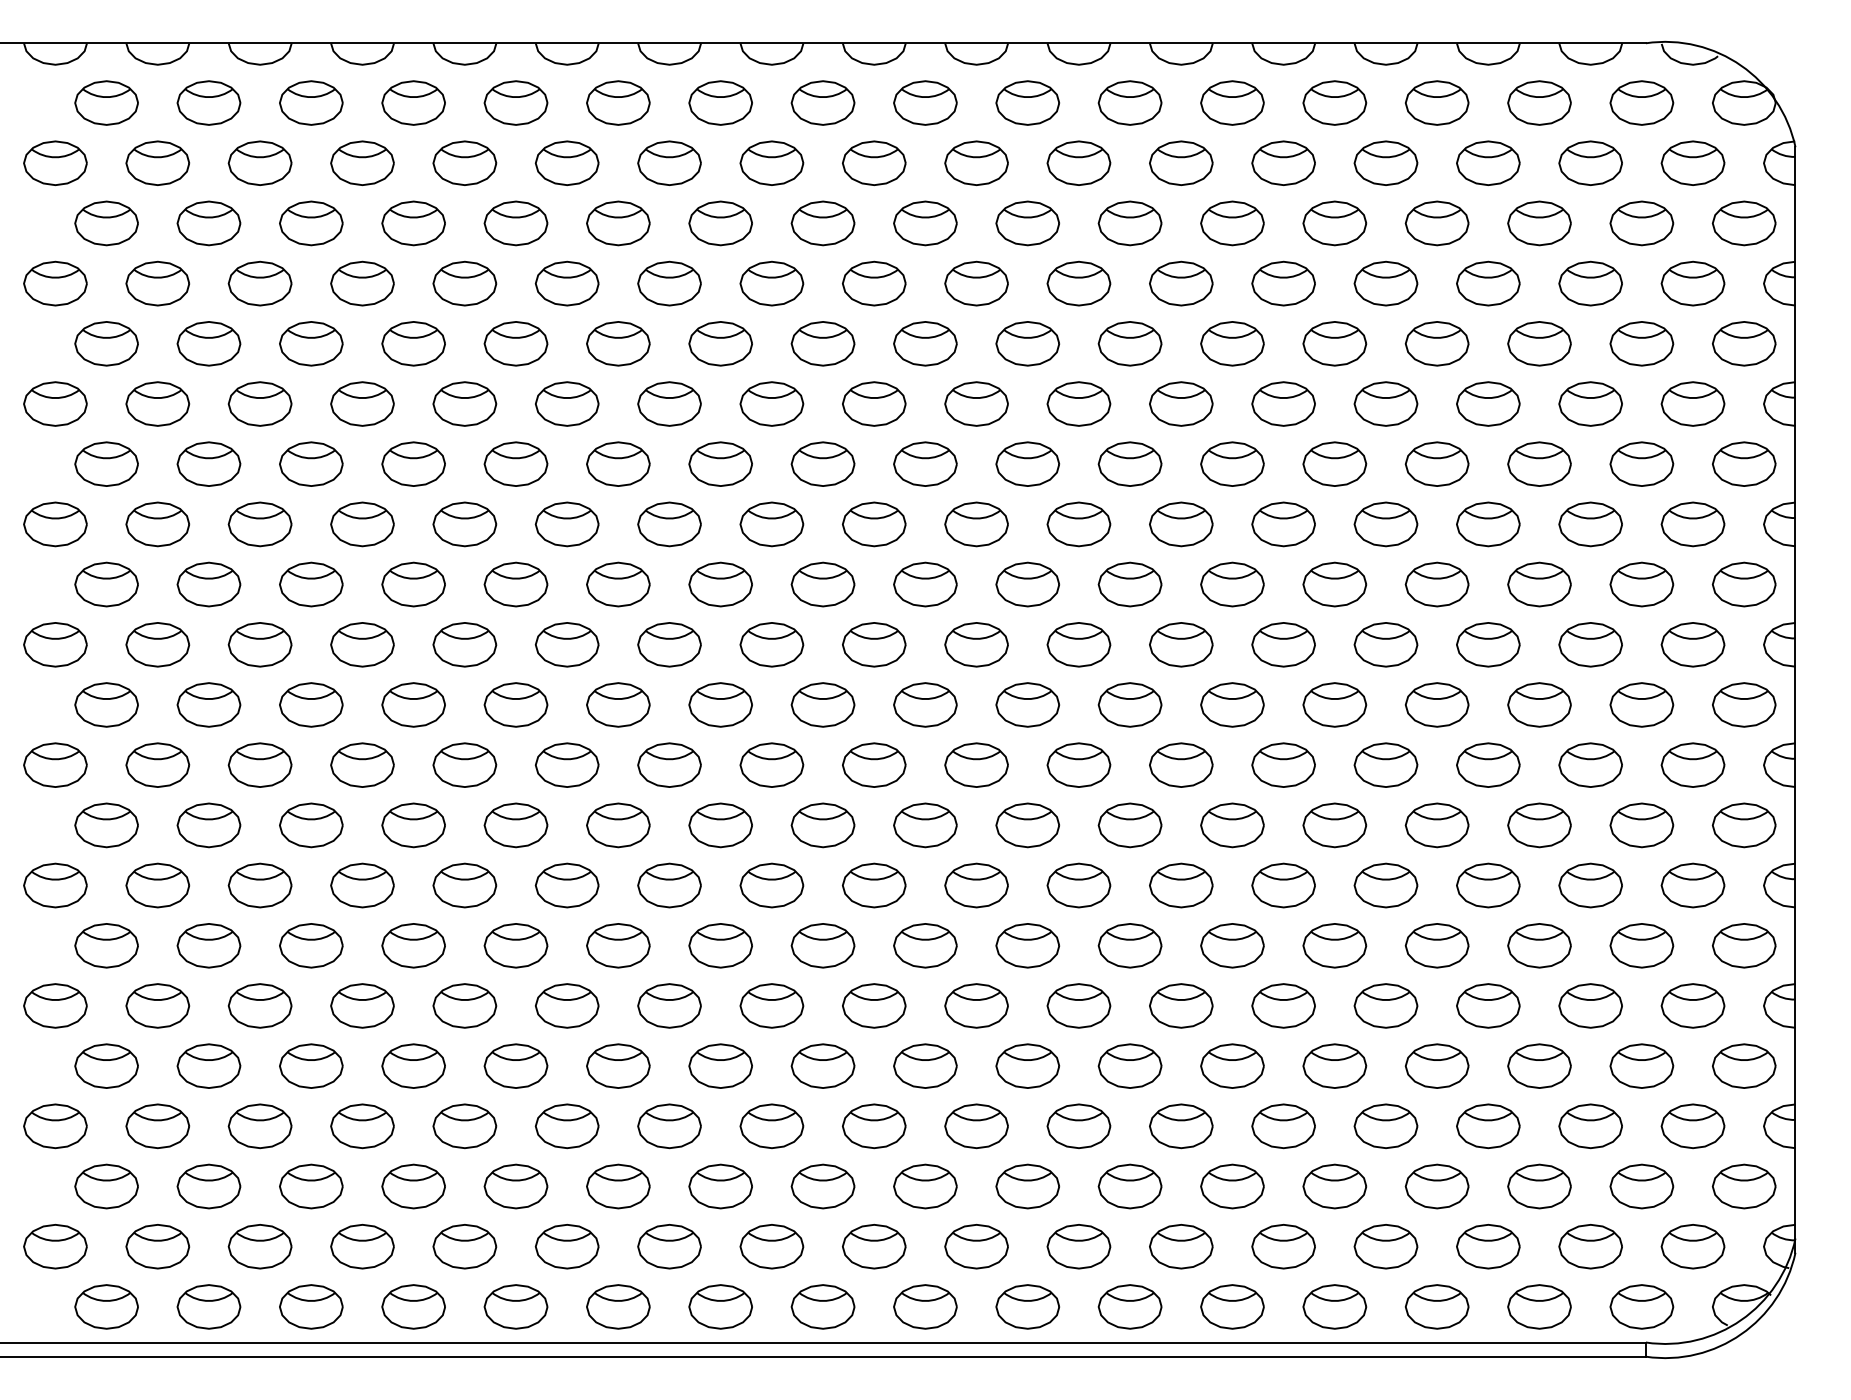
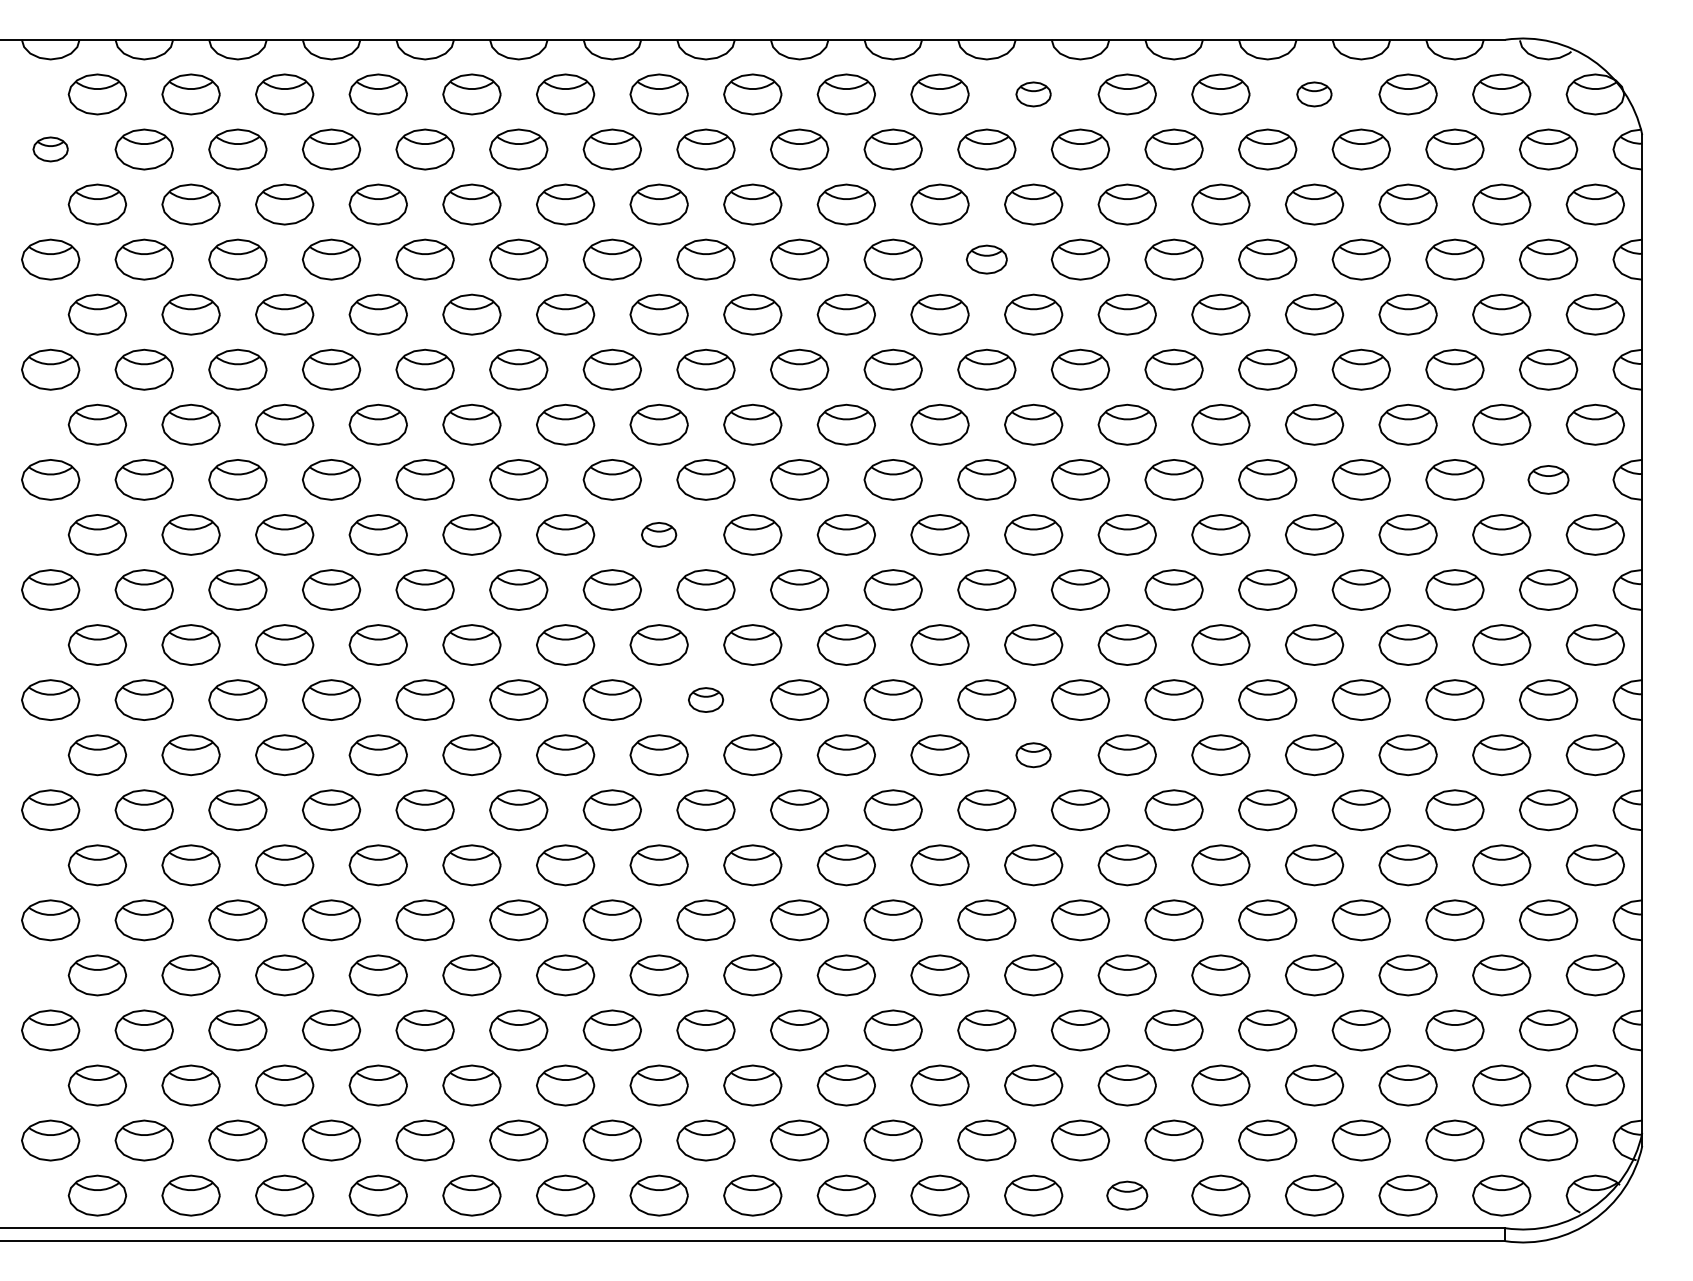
part: (1129, 102) -> (1033, 93), size x0.6
part: (1436, 102) -> (1313, 93), size x0.6
part: (55, 162) -> (50, 148), size x0.6
part: (1078, 283) -> (986, 259), size x0.7
part: (1692, 524) -> (1548, 479), size x0.7
part: (720, 584) -> (658, 534), size x0.6
part: (771, 764) -> (705, 699), size x0.6
part: (1129, 825) -> (1033, 755), size x0.6
part: (1232, 1306) -> (1127, 1195), size x0.7

